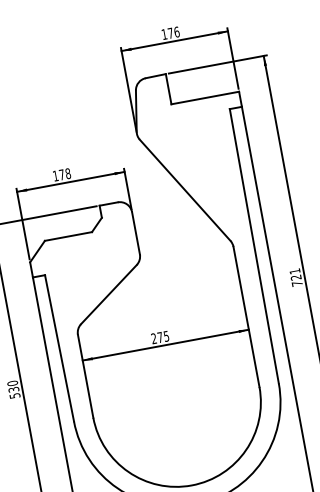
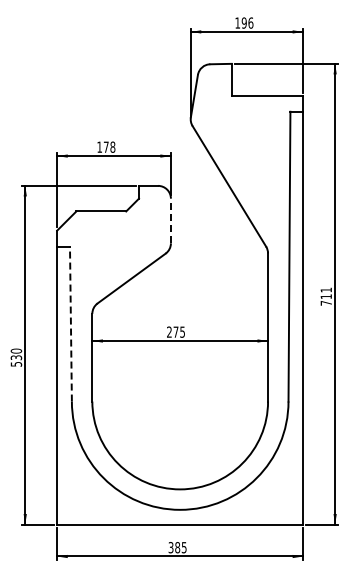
text: (169, 32) -> (243, 22), 176 -> 196
line: (135, 232) -> (170, 220), solid -> dashed
text: (295, 277) -> (325, 296), 721 -> 711
line: (59, 347) -> (70, 323), solid -> dashed

